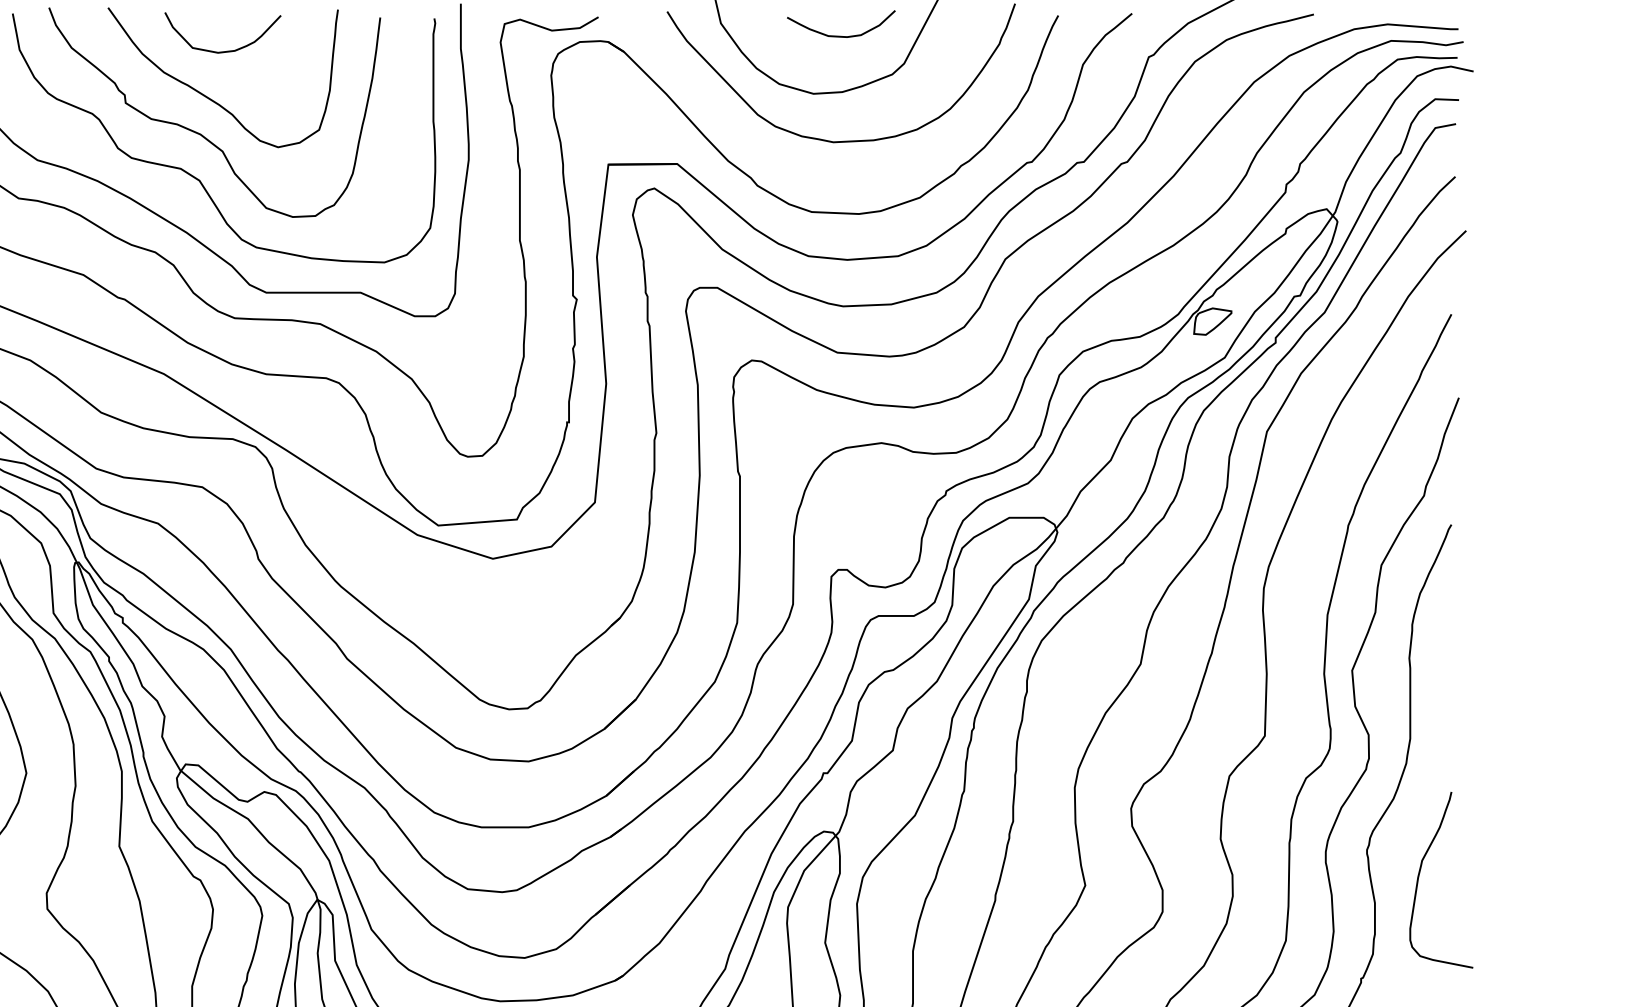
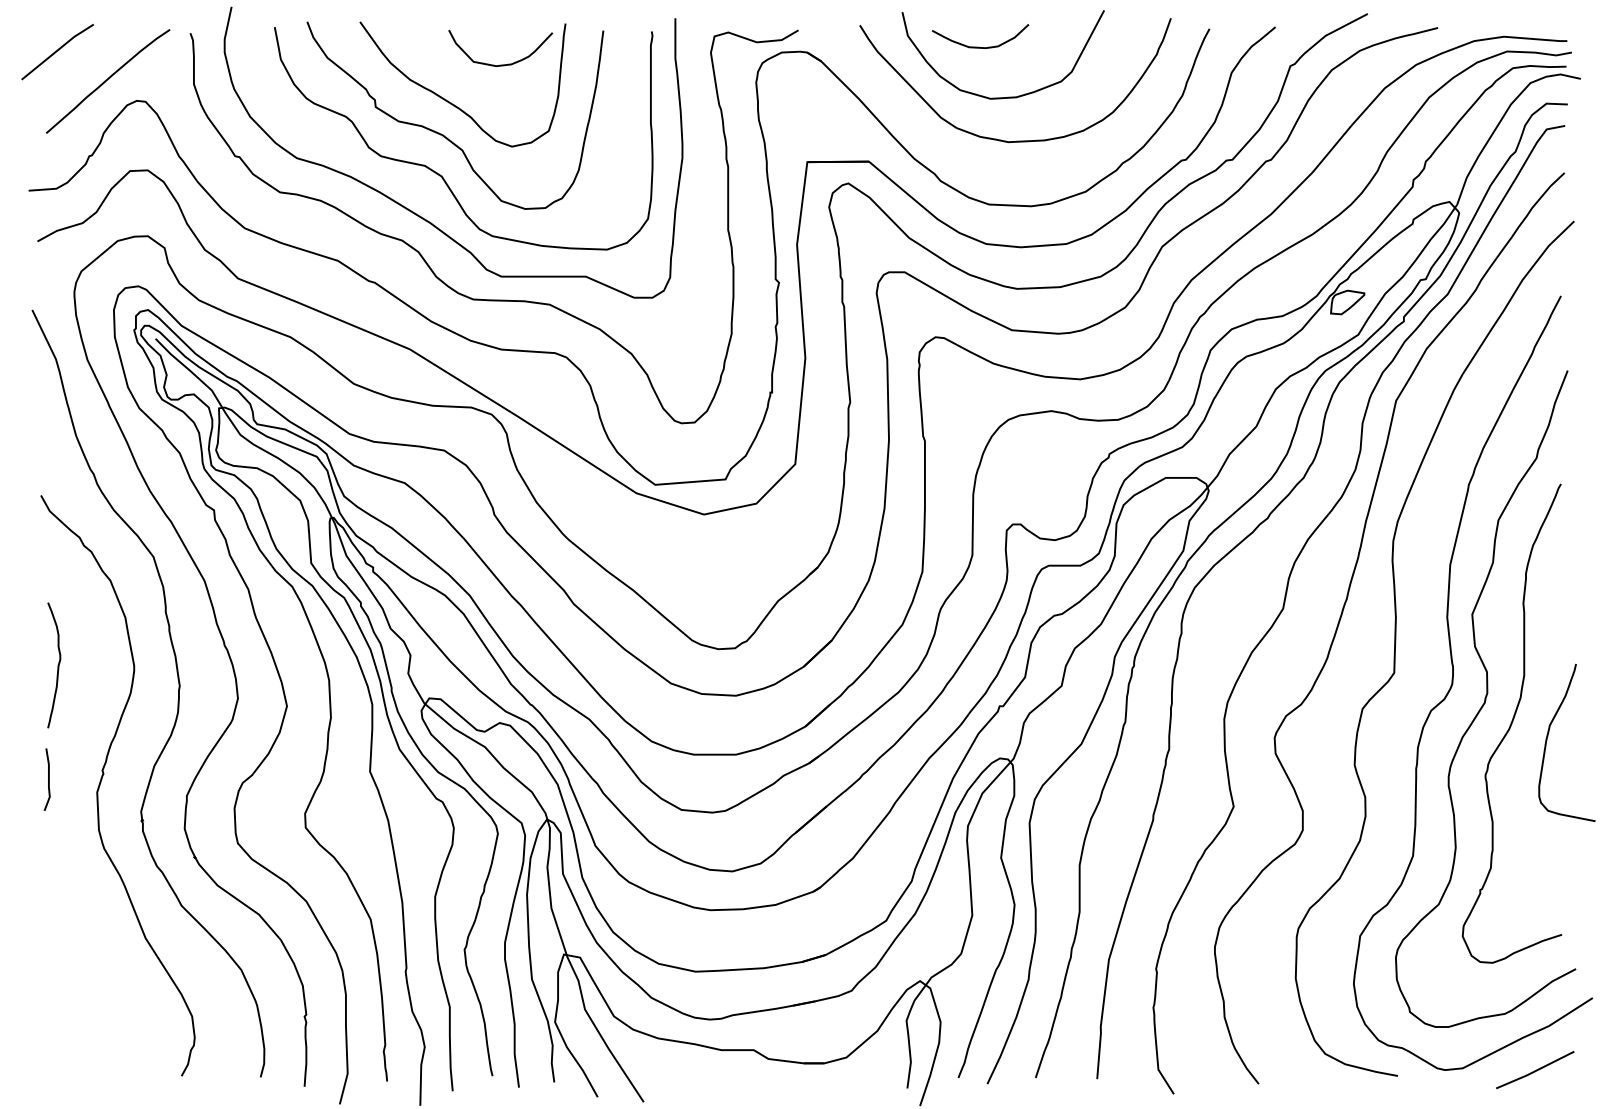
curve: (840, 35) -> (979, 46), moved
curve: (222, 50) -> (500, 64), moved
curve: (1420, 873) -> (1548, 736), moved

